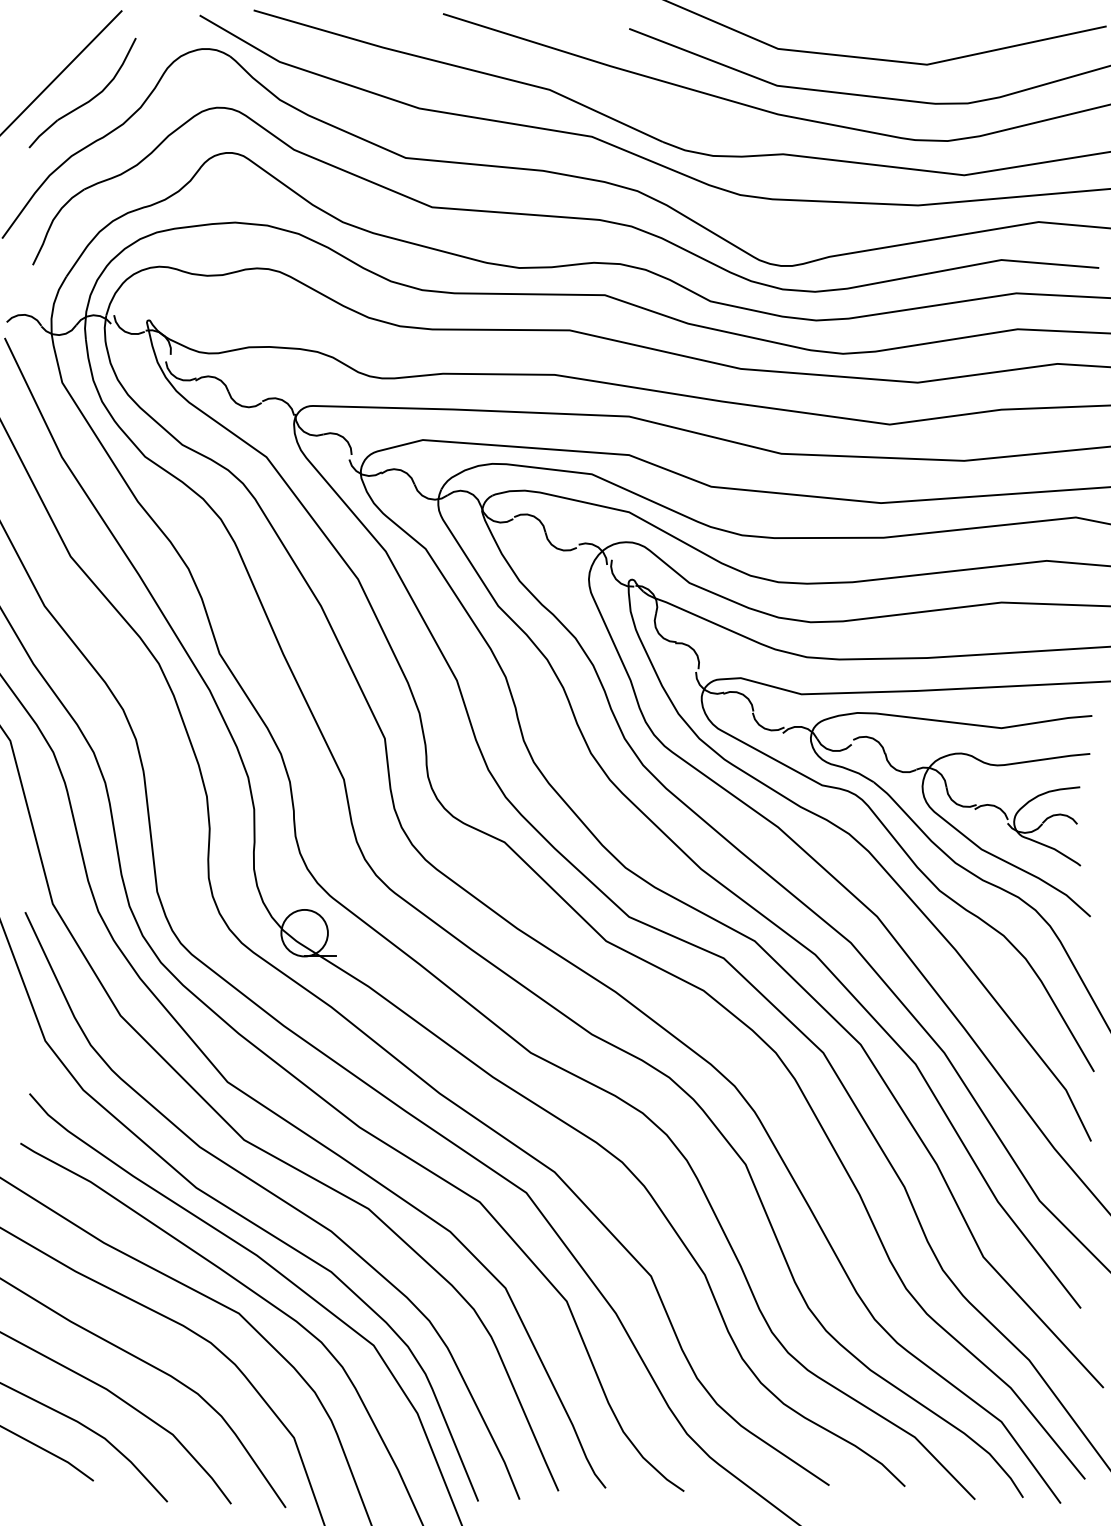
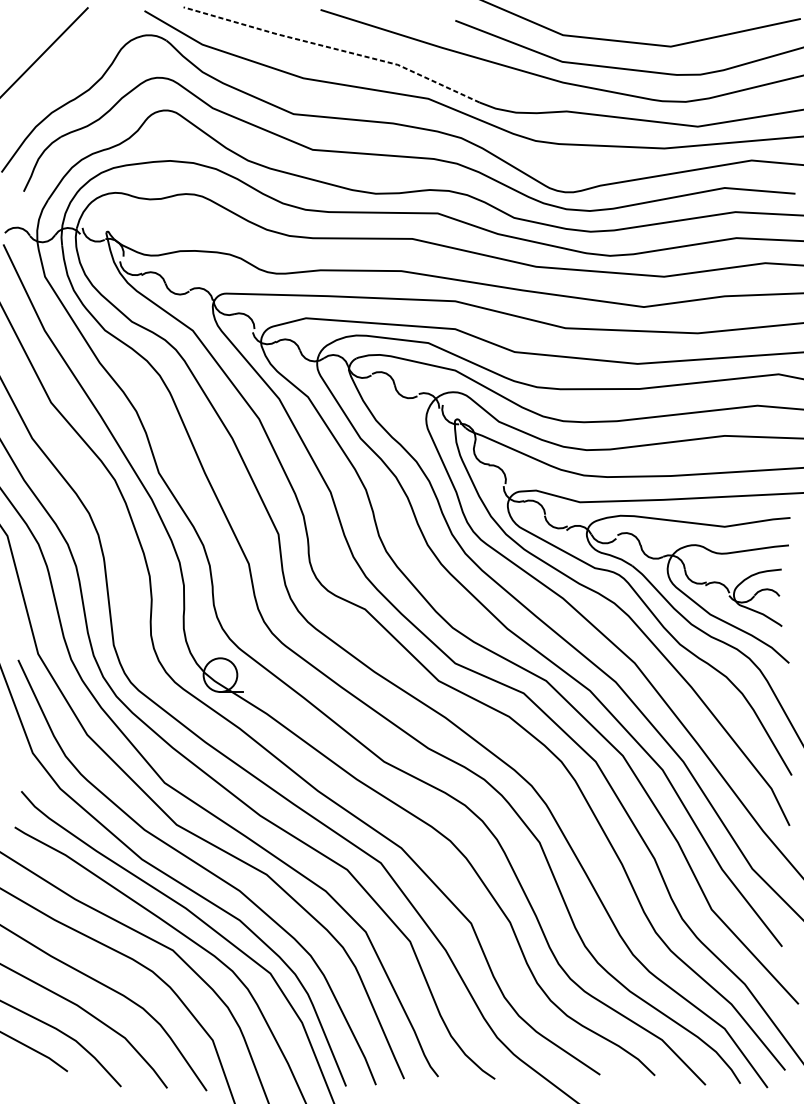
line: (461, 67) -> (333, 48), solid -> dashed
part: (88, 100) -> (64, 72), removed

